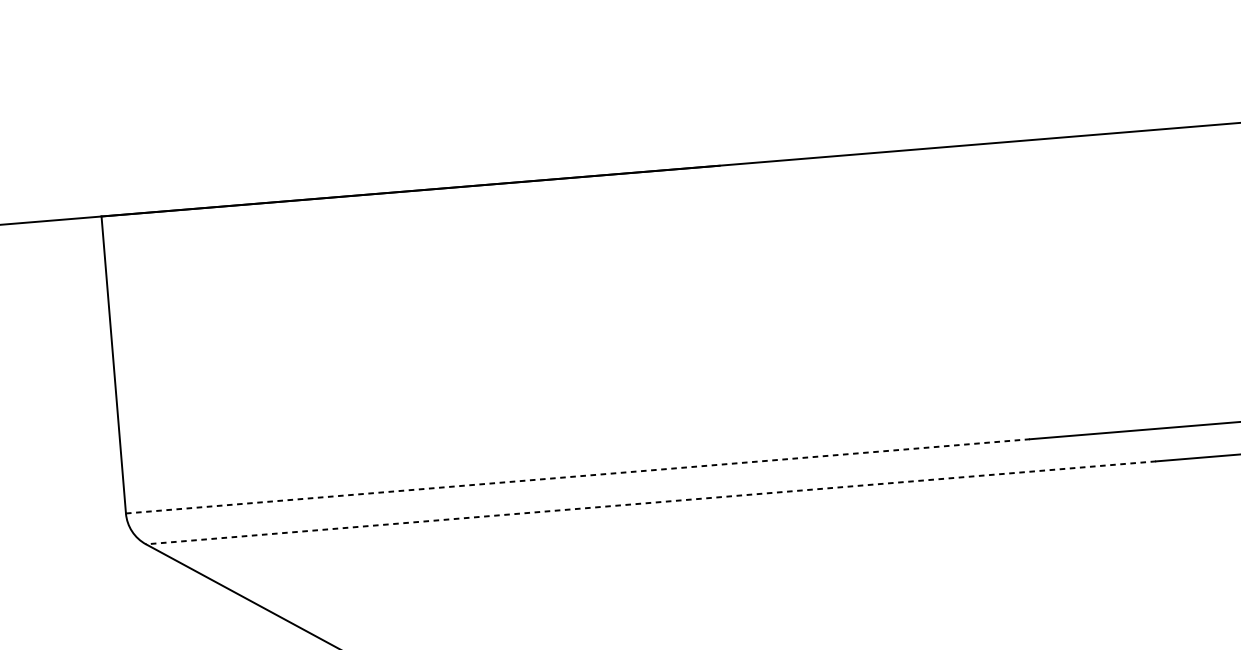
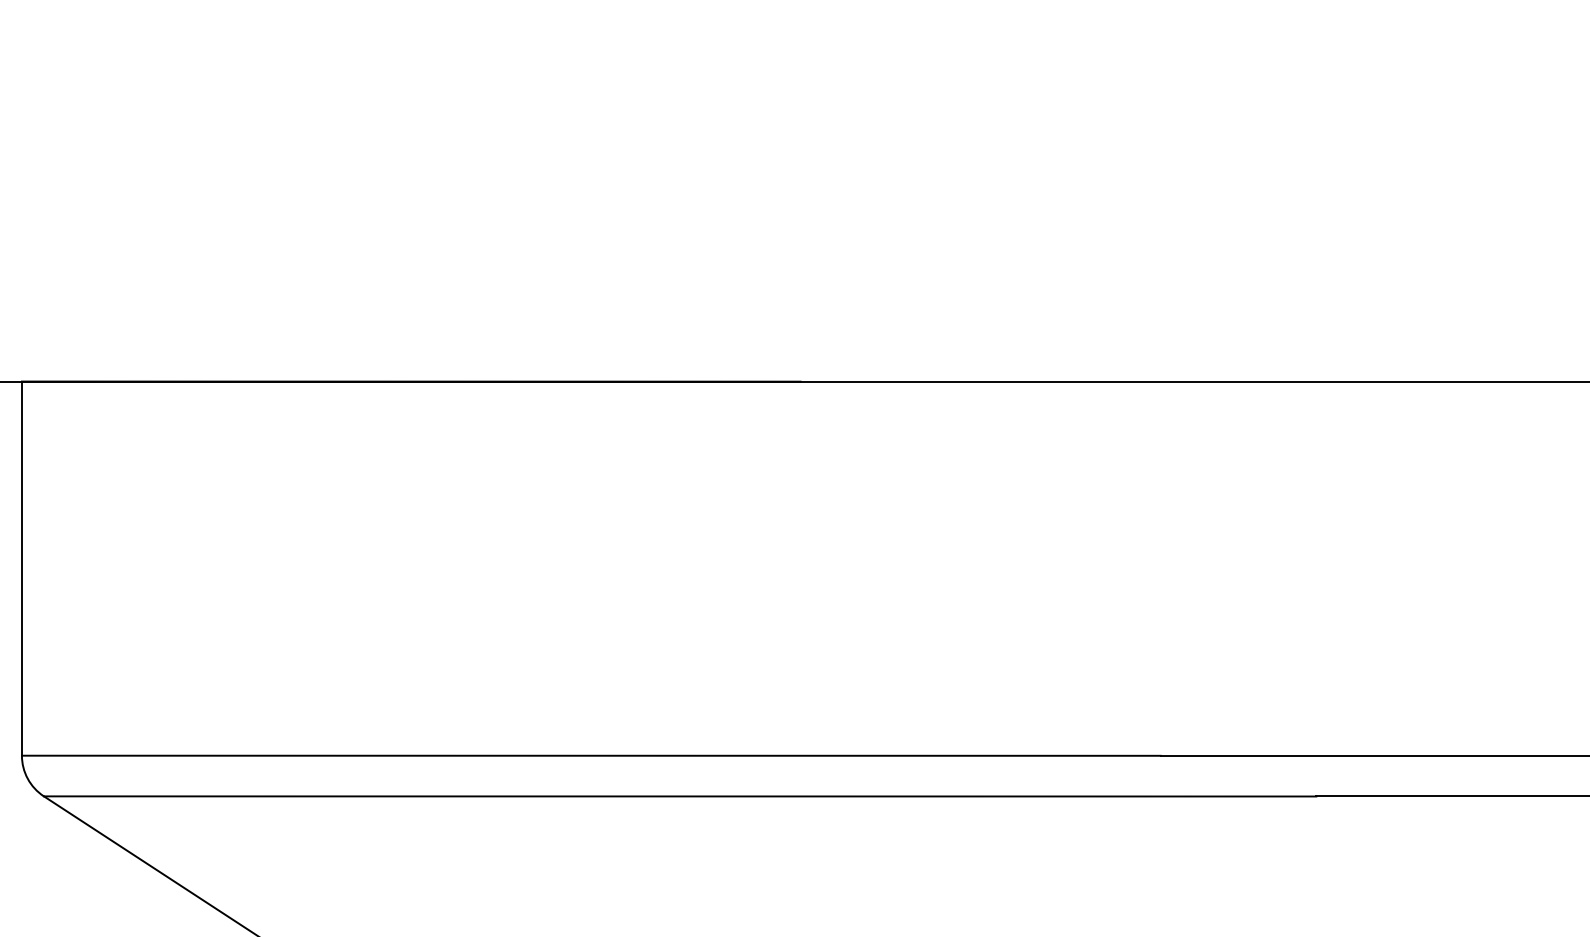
line: (578, 476) -> (591, 755), dashed -> solid
line: (650, 502) -> (679, 796), dashed -> solid

